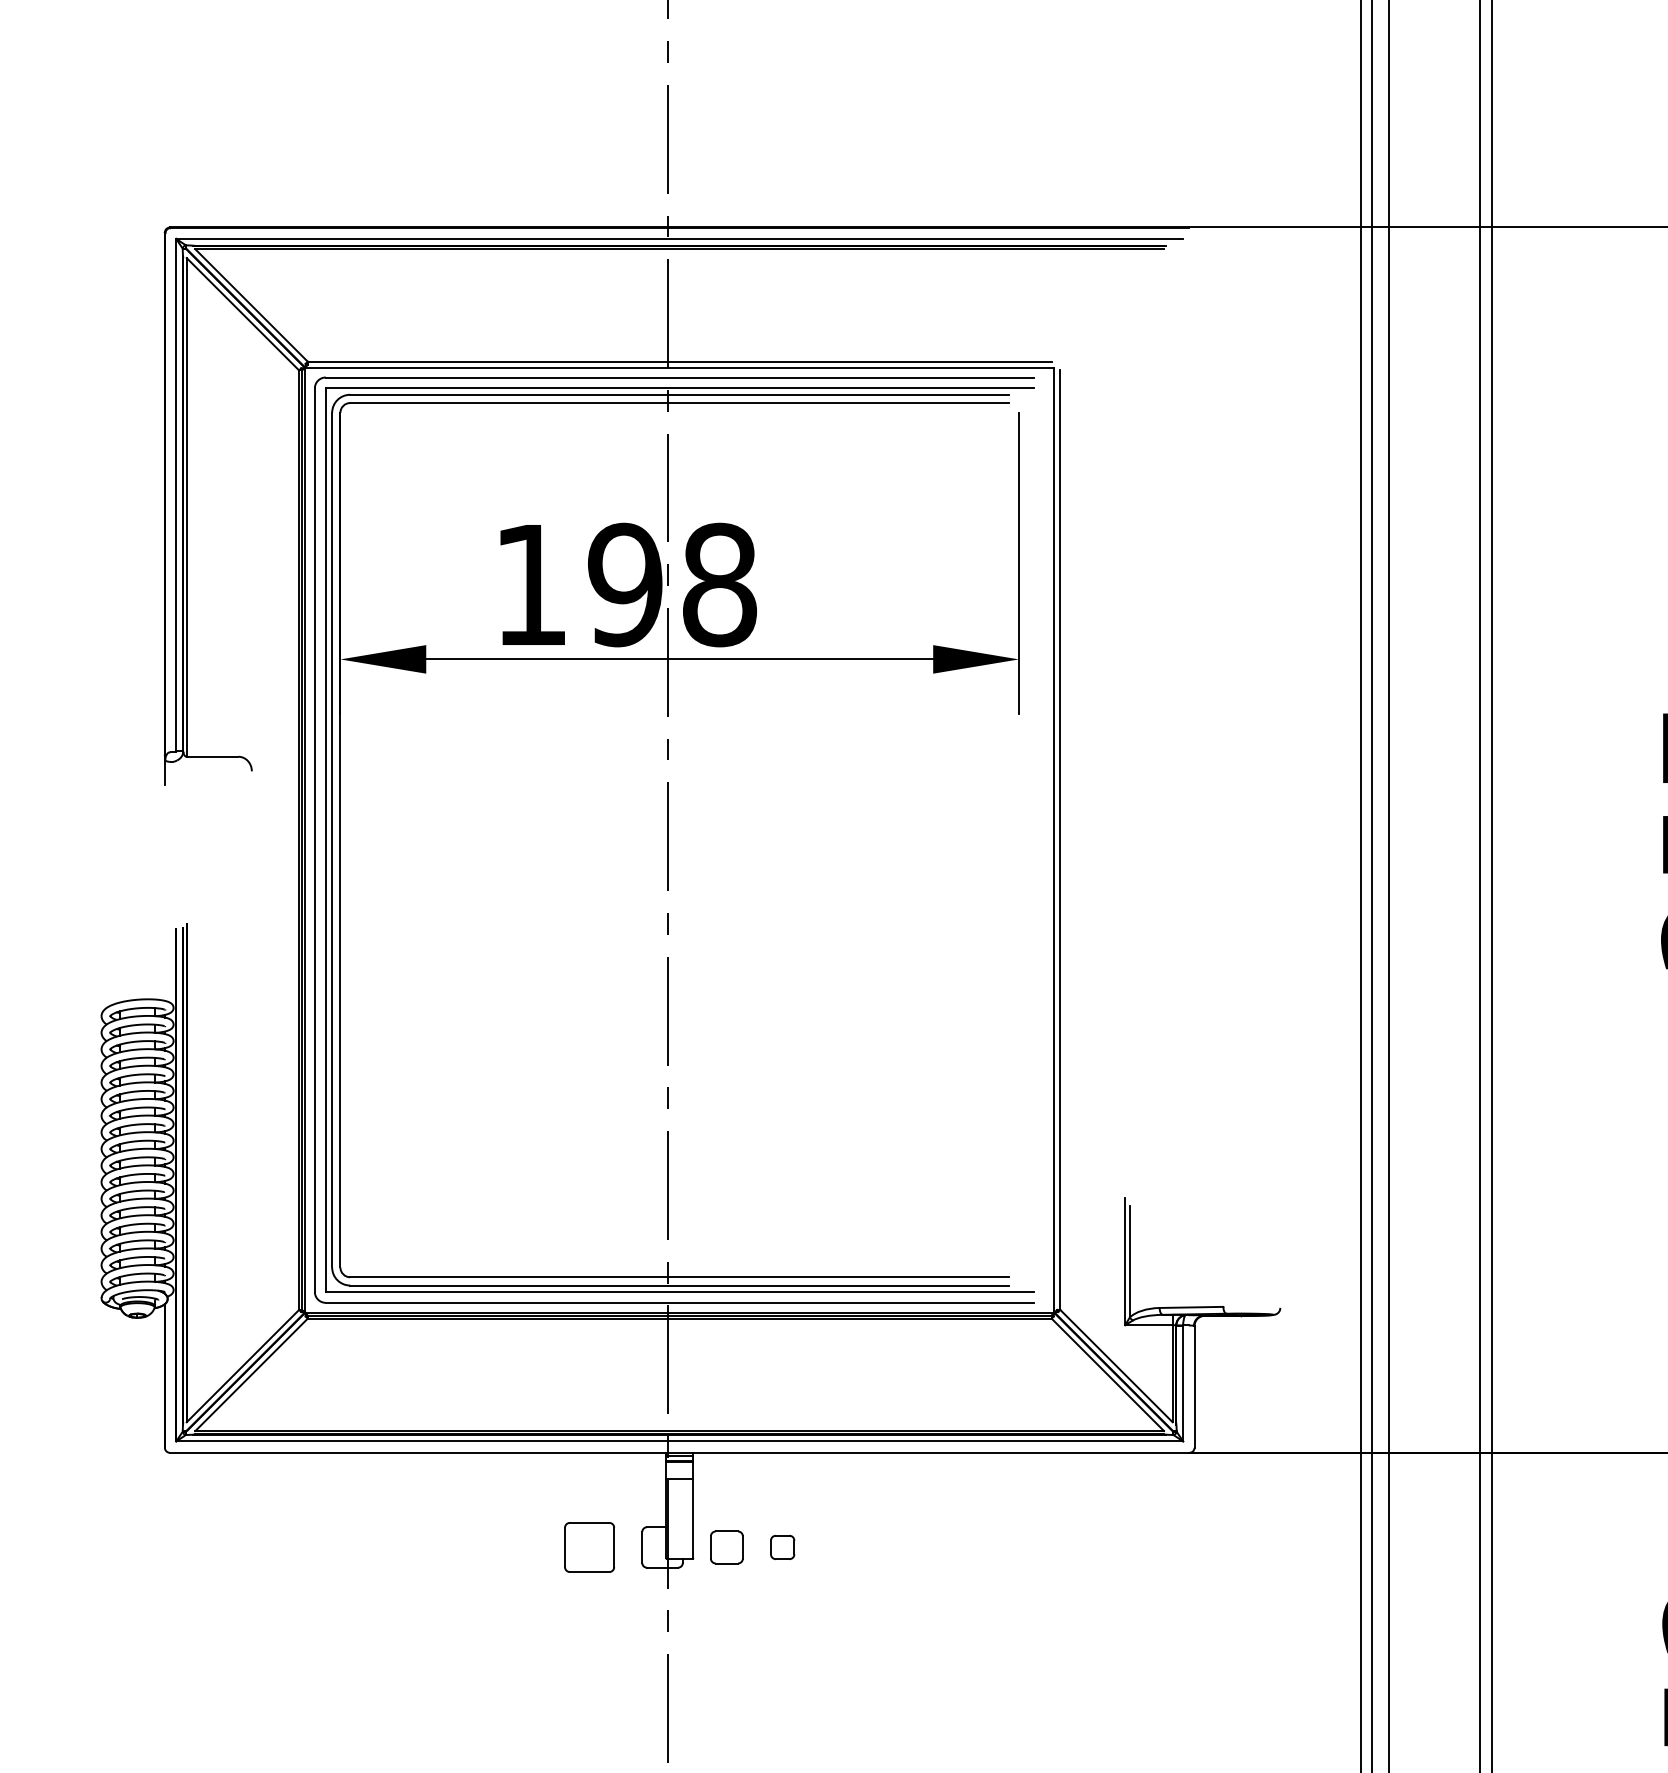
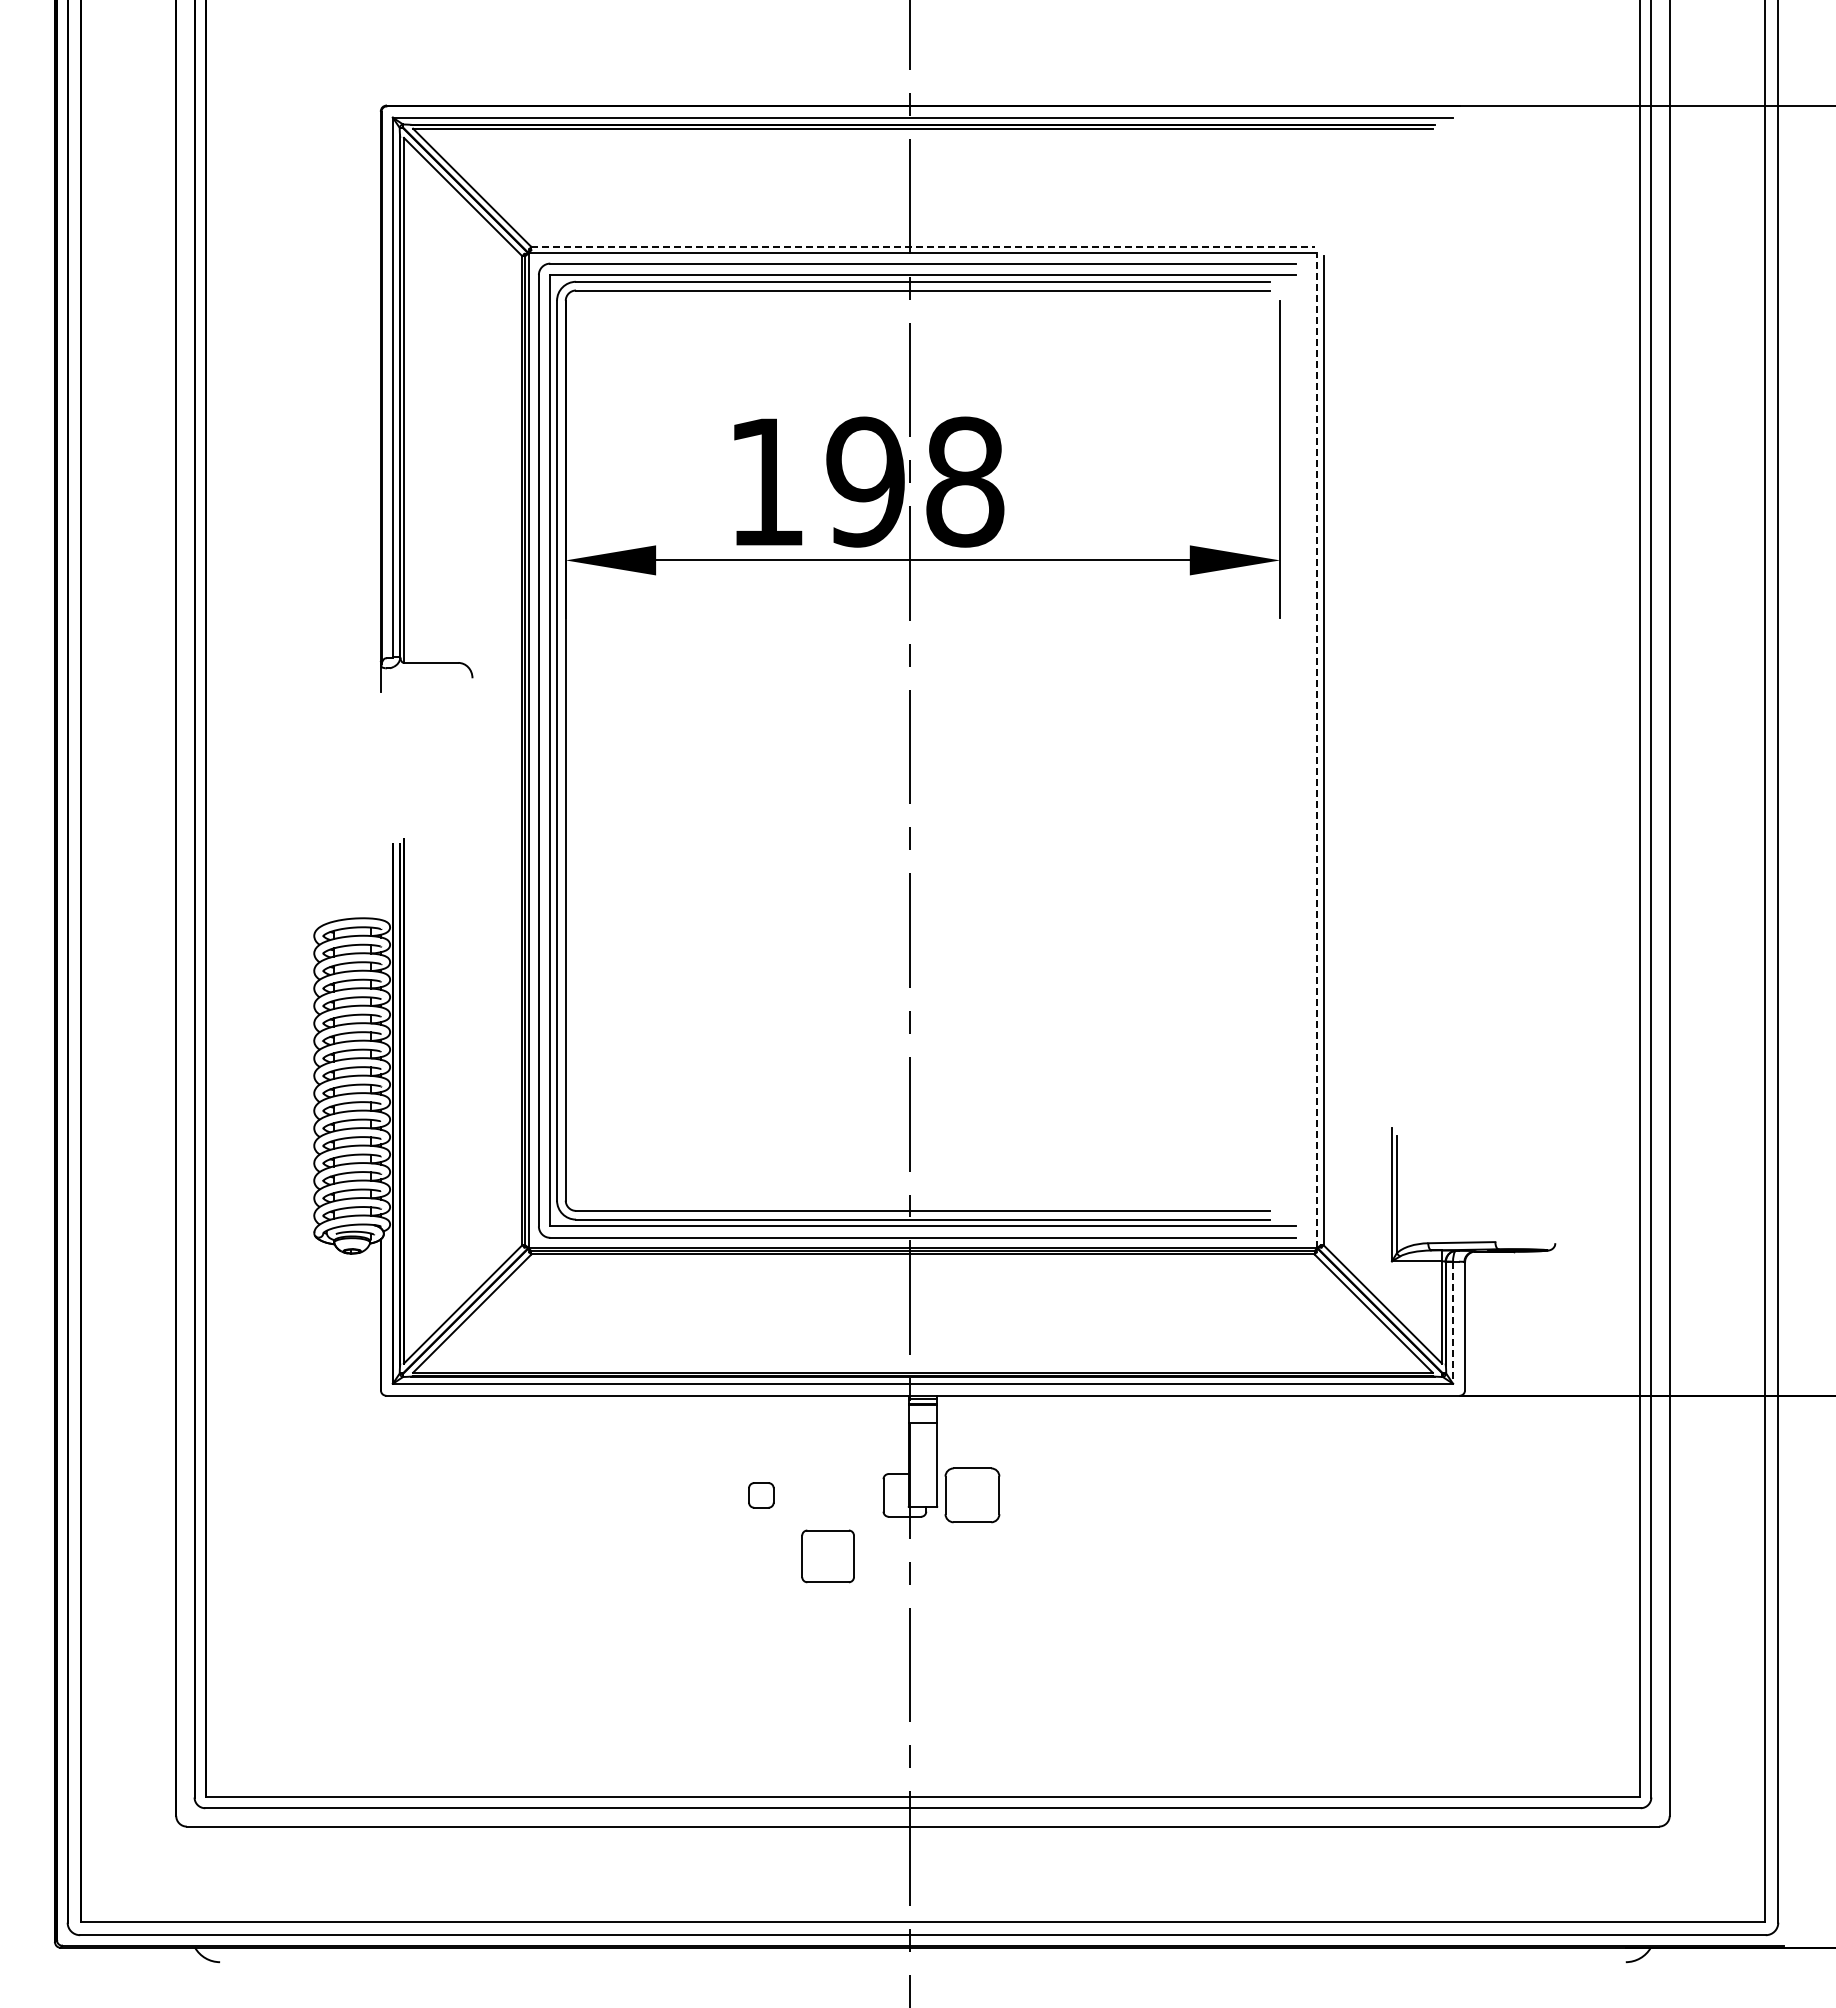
line: (679, 362) -> (922, 247), solid -> dashed
line: (1054, 839) -> (1317, 750), solid -> dashed
line: (1183, 1383) -> (1453, 1322), solid -> dashed
part: (589, 1547) -> (827, 1556), moved
part: (726, 1547) -> (972, 1495), size x1.6
part: (782, 1547) -> (761, 1495), moved

